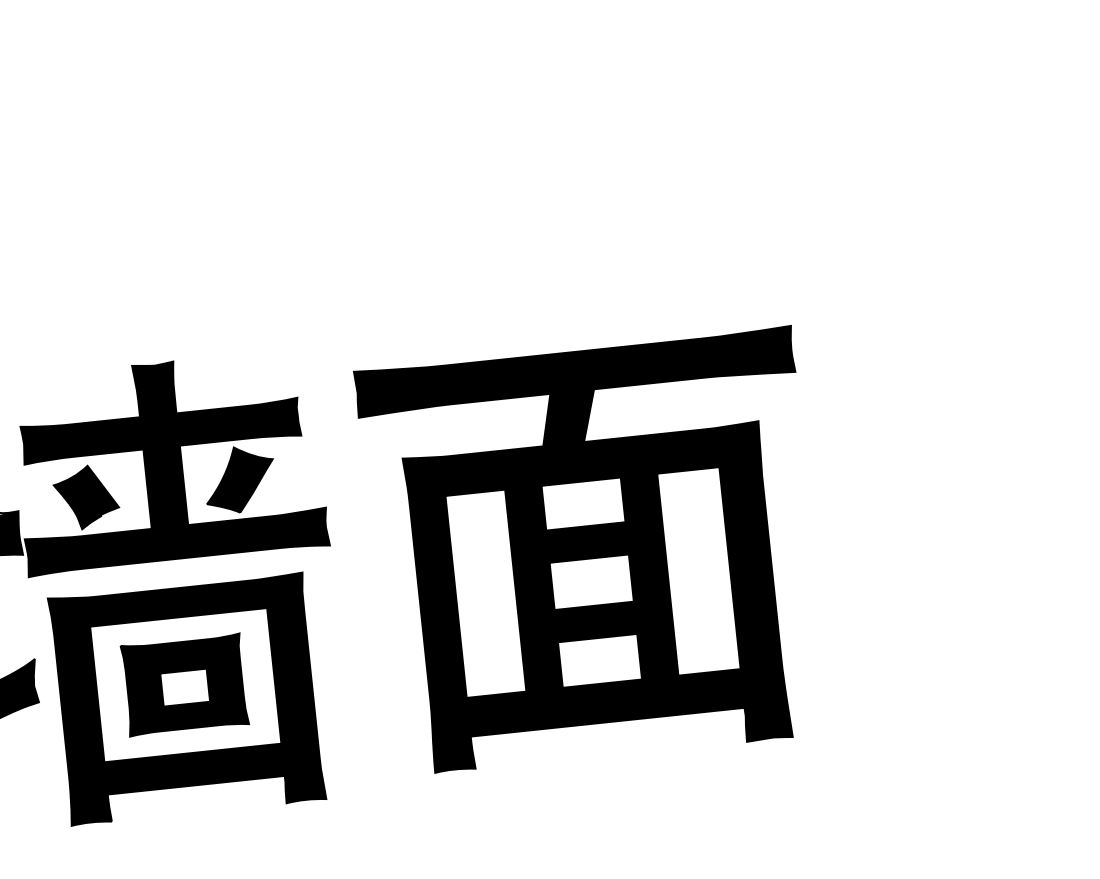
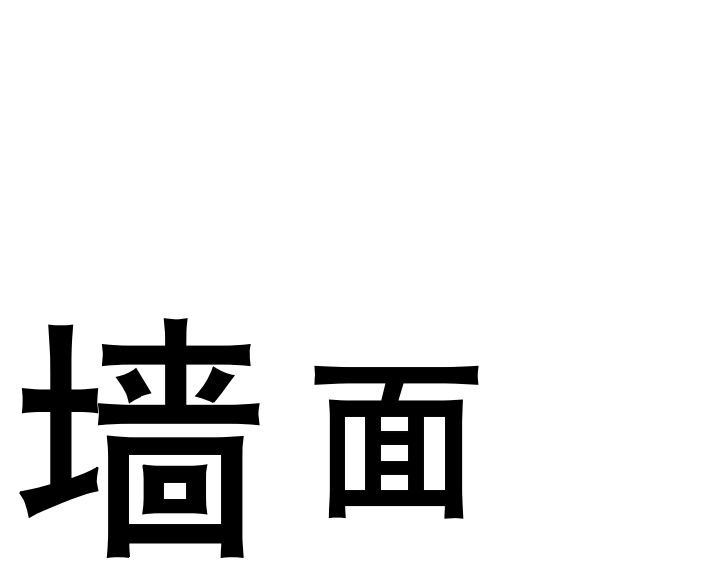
part: (593, 550) -> (396, 441), size x0.7

